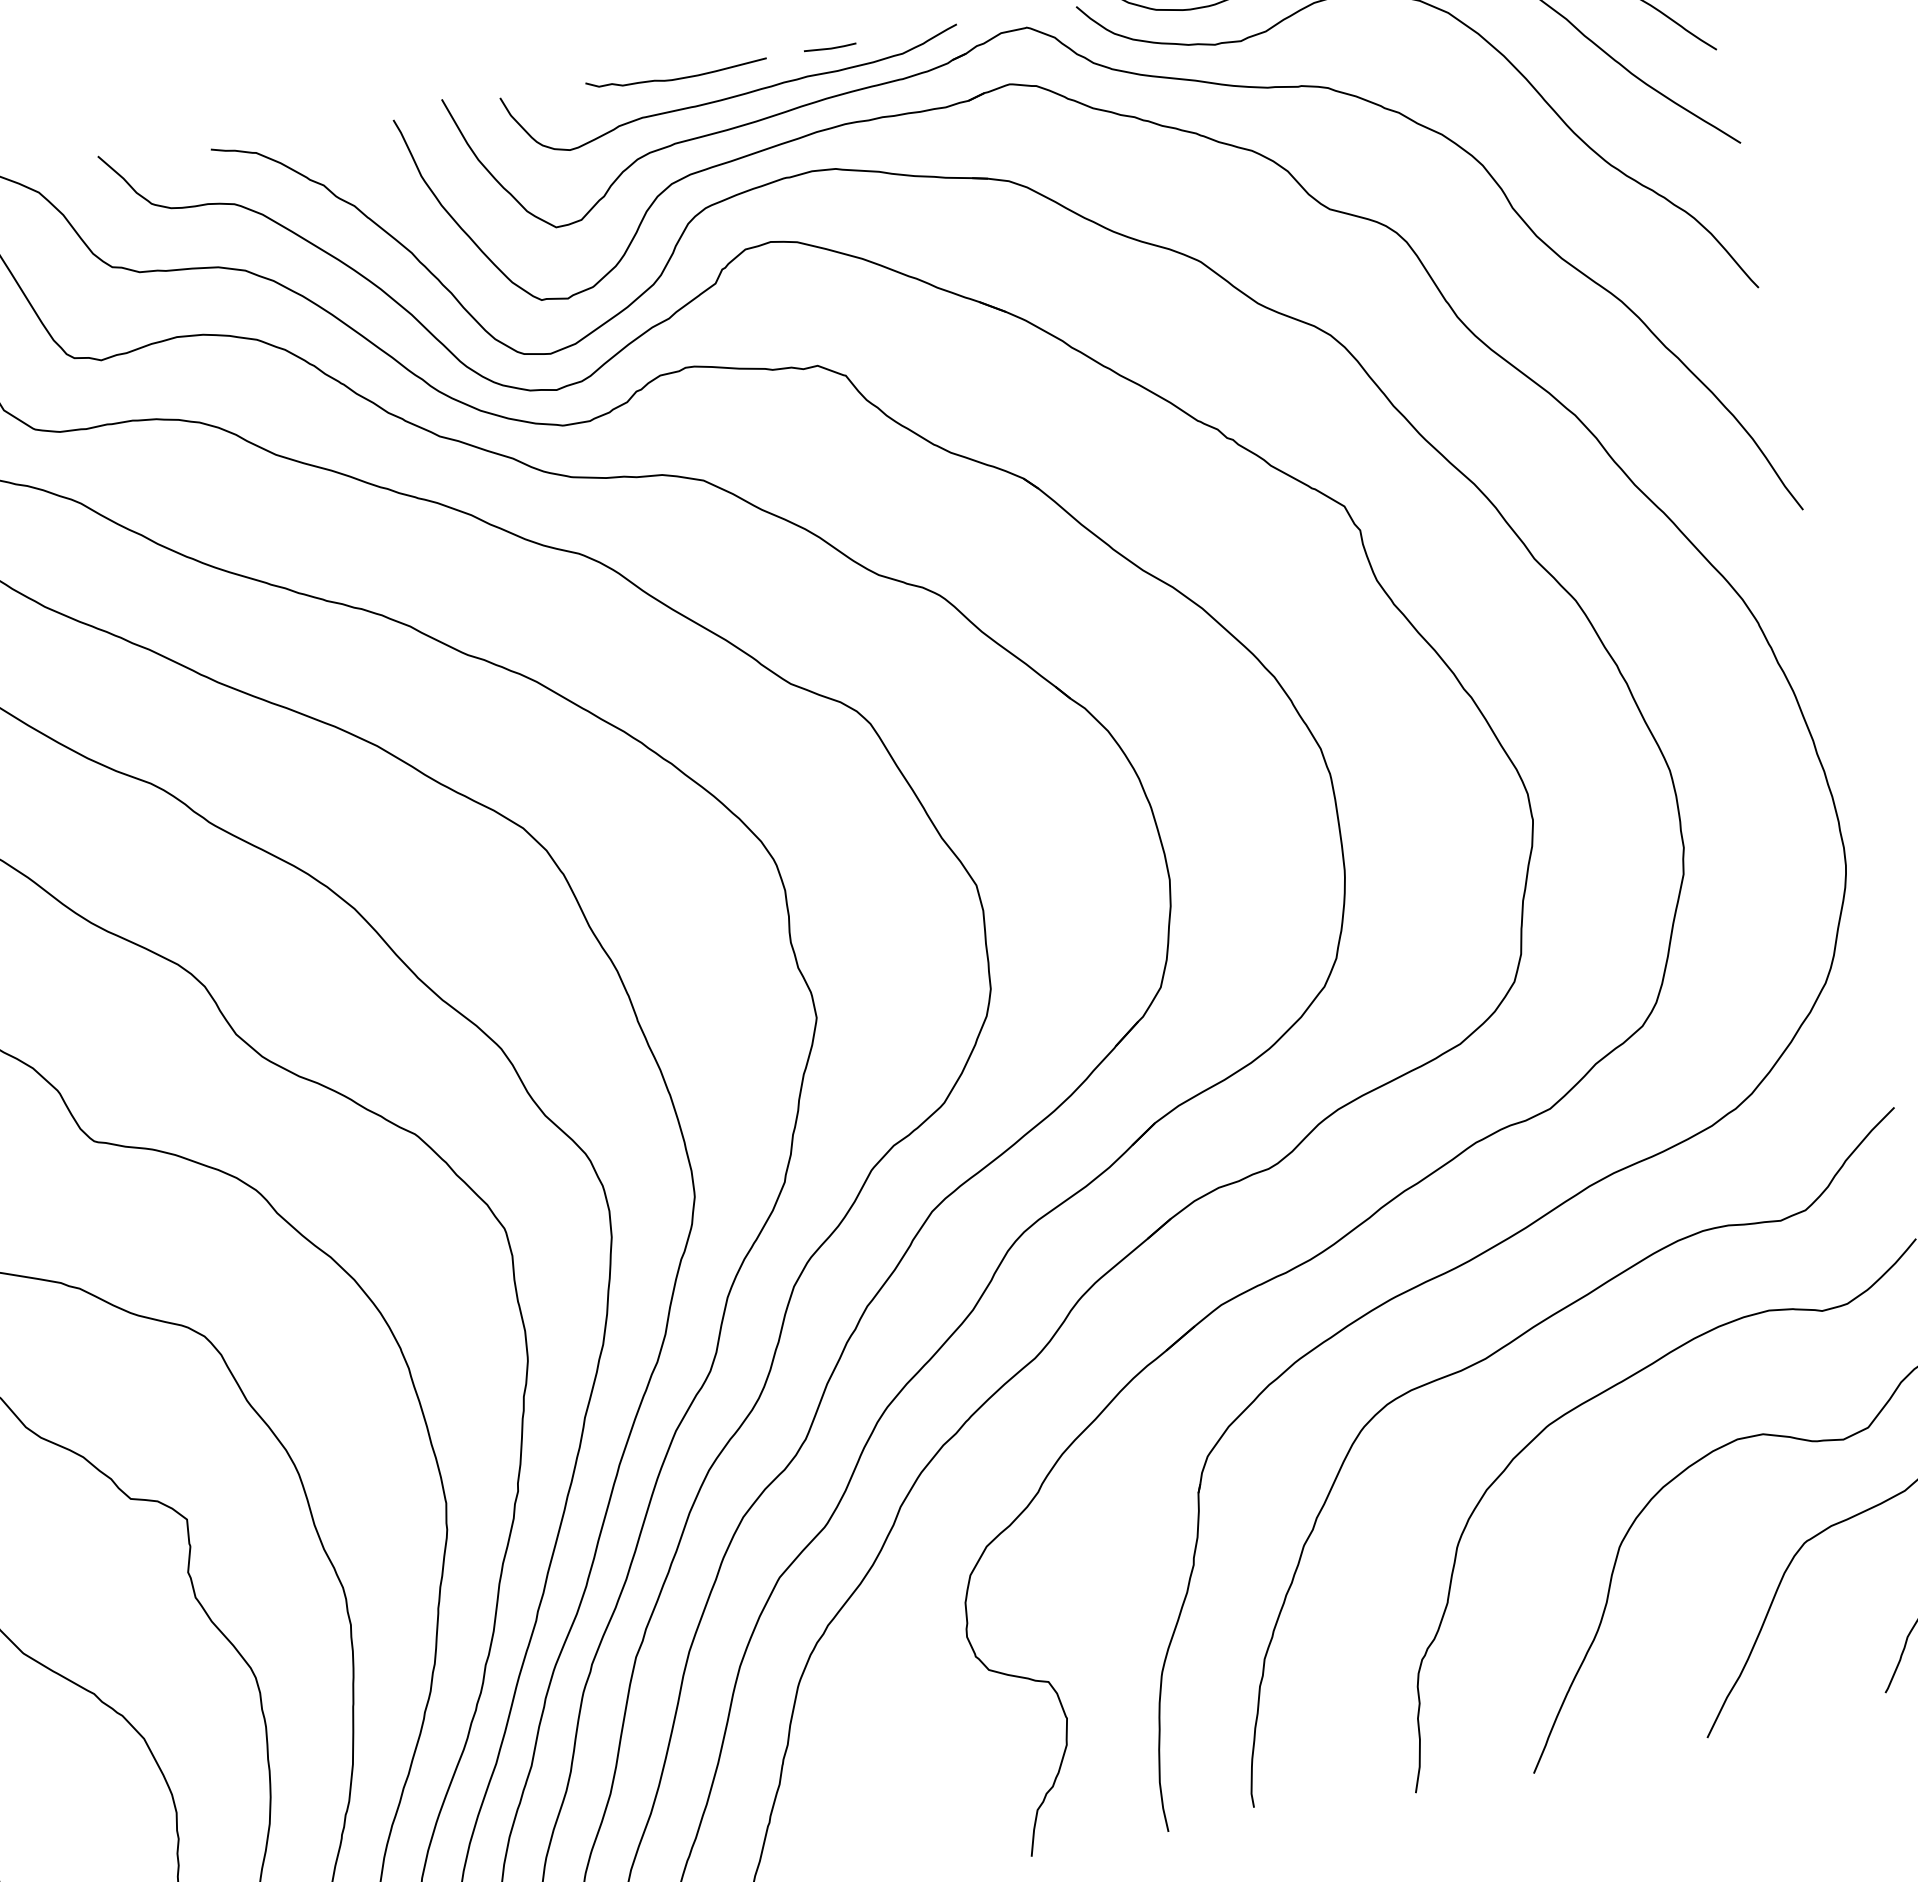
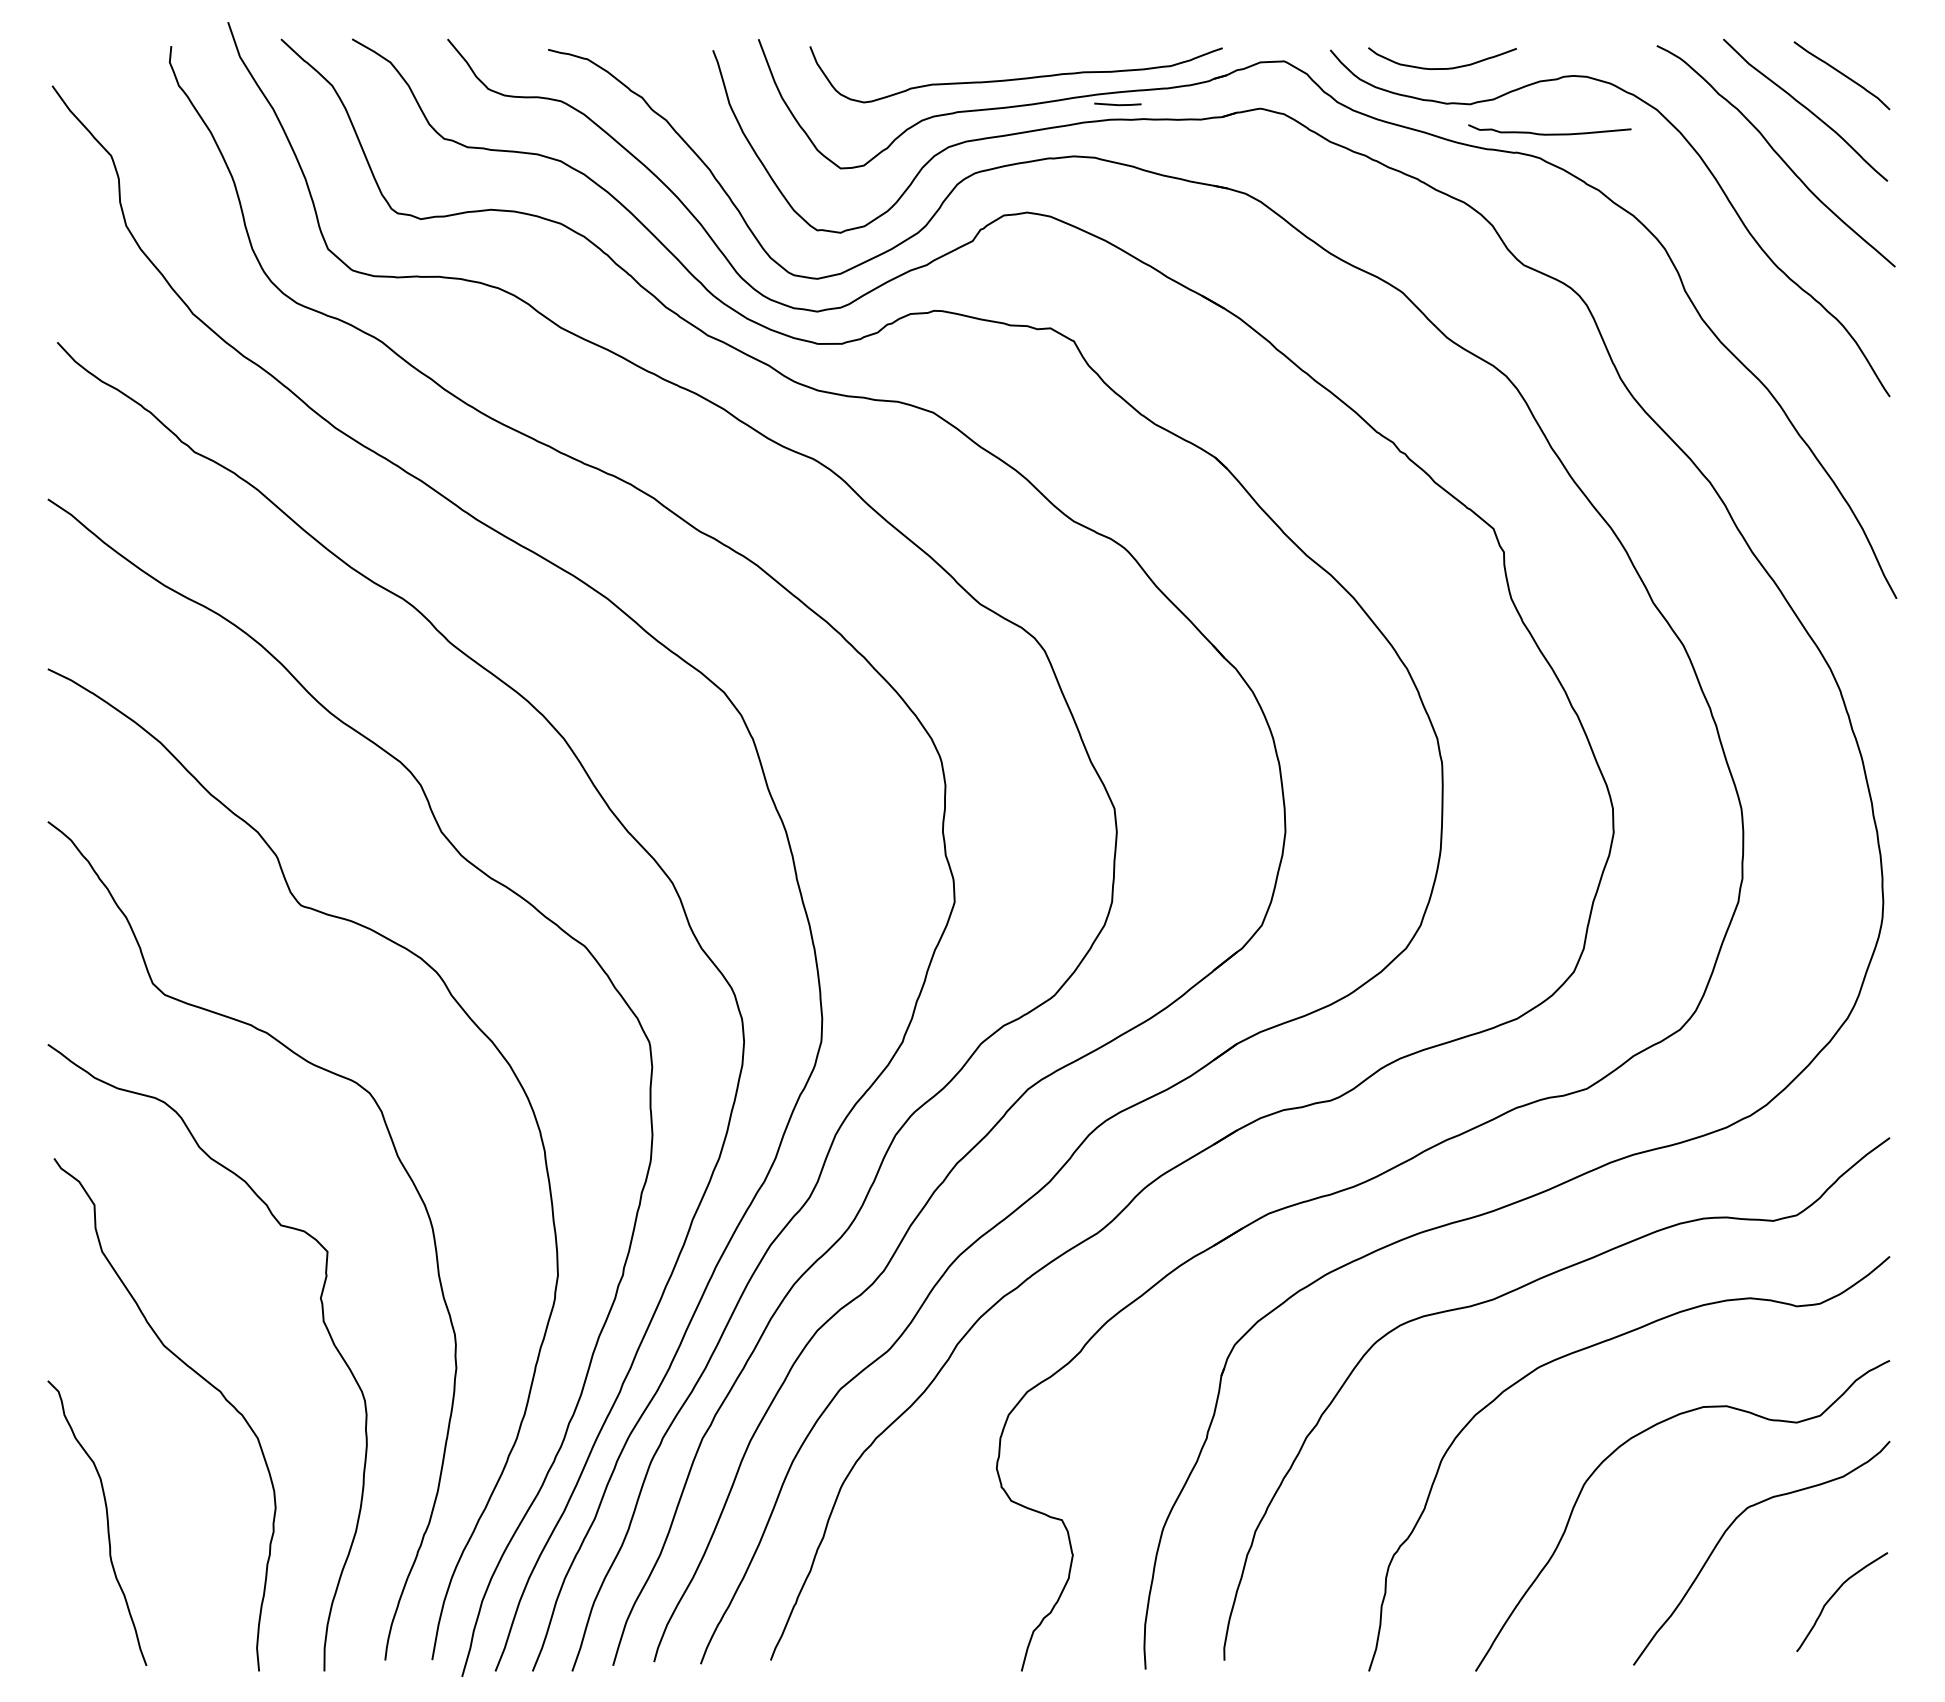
line: (829, 48) -> (1117, 104), moved
curve: (676, 77) -> (1549, 133), moved

